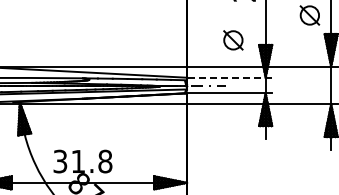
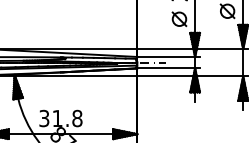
part: (233, 40) -> (179, 19), moved
line: (229, 77) -> (168, 56), dashed -> solid

